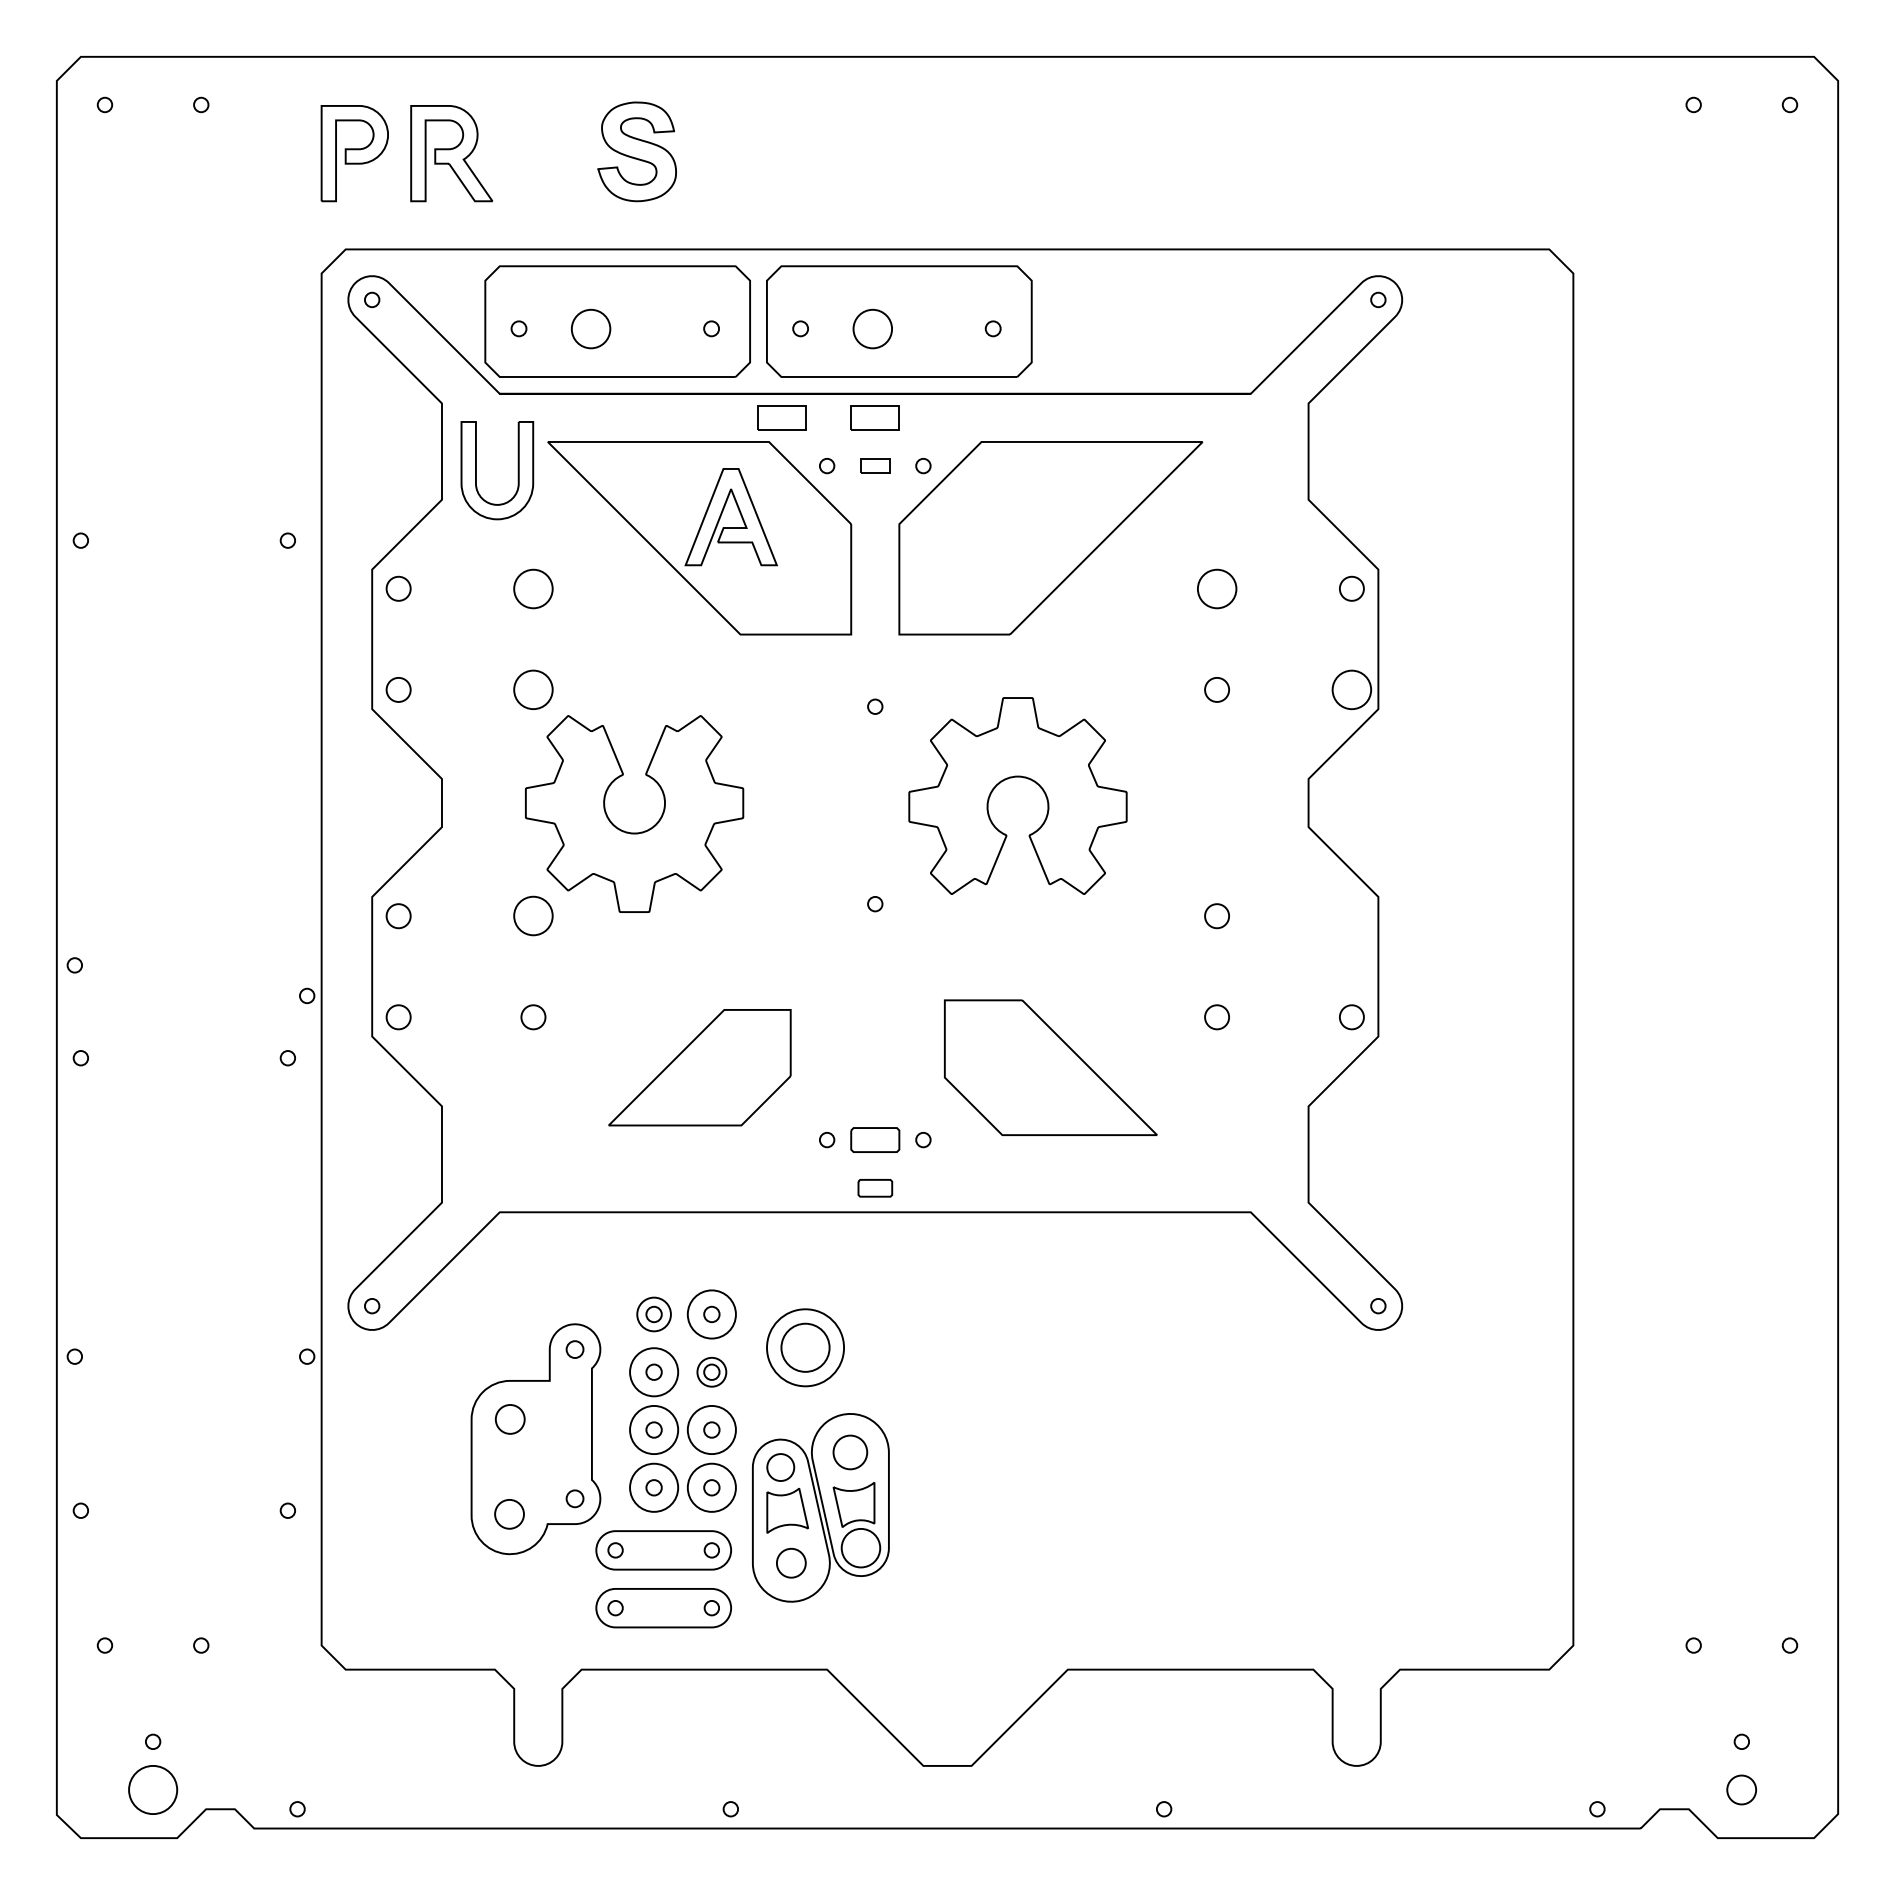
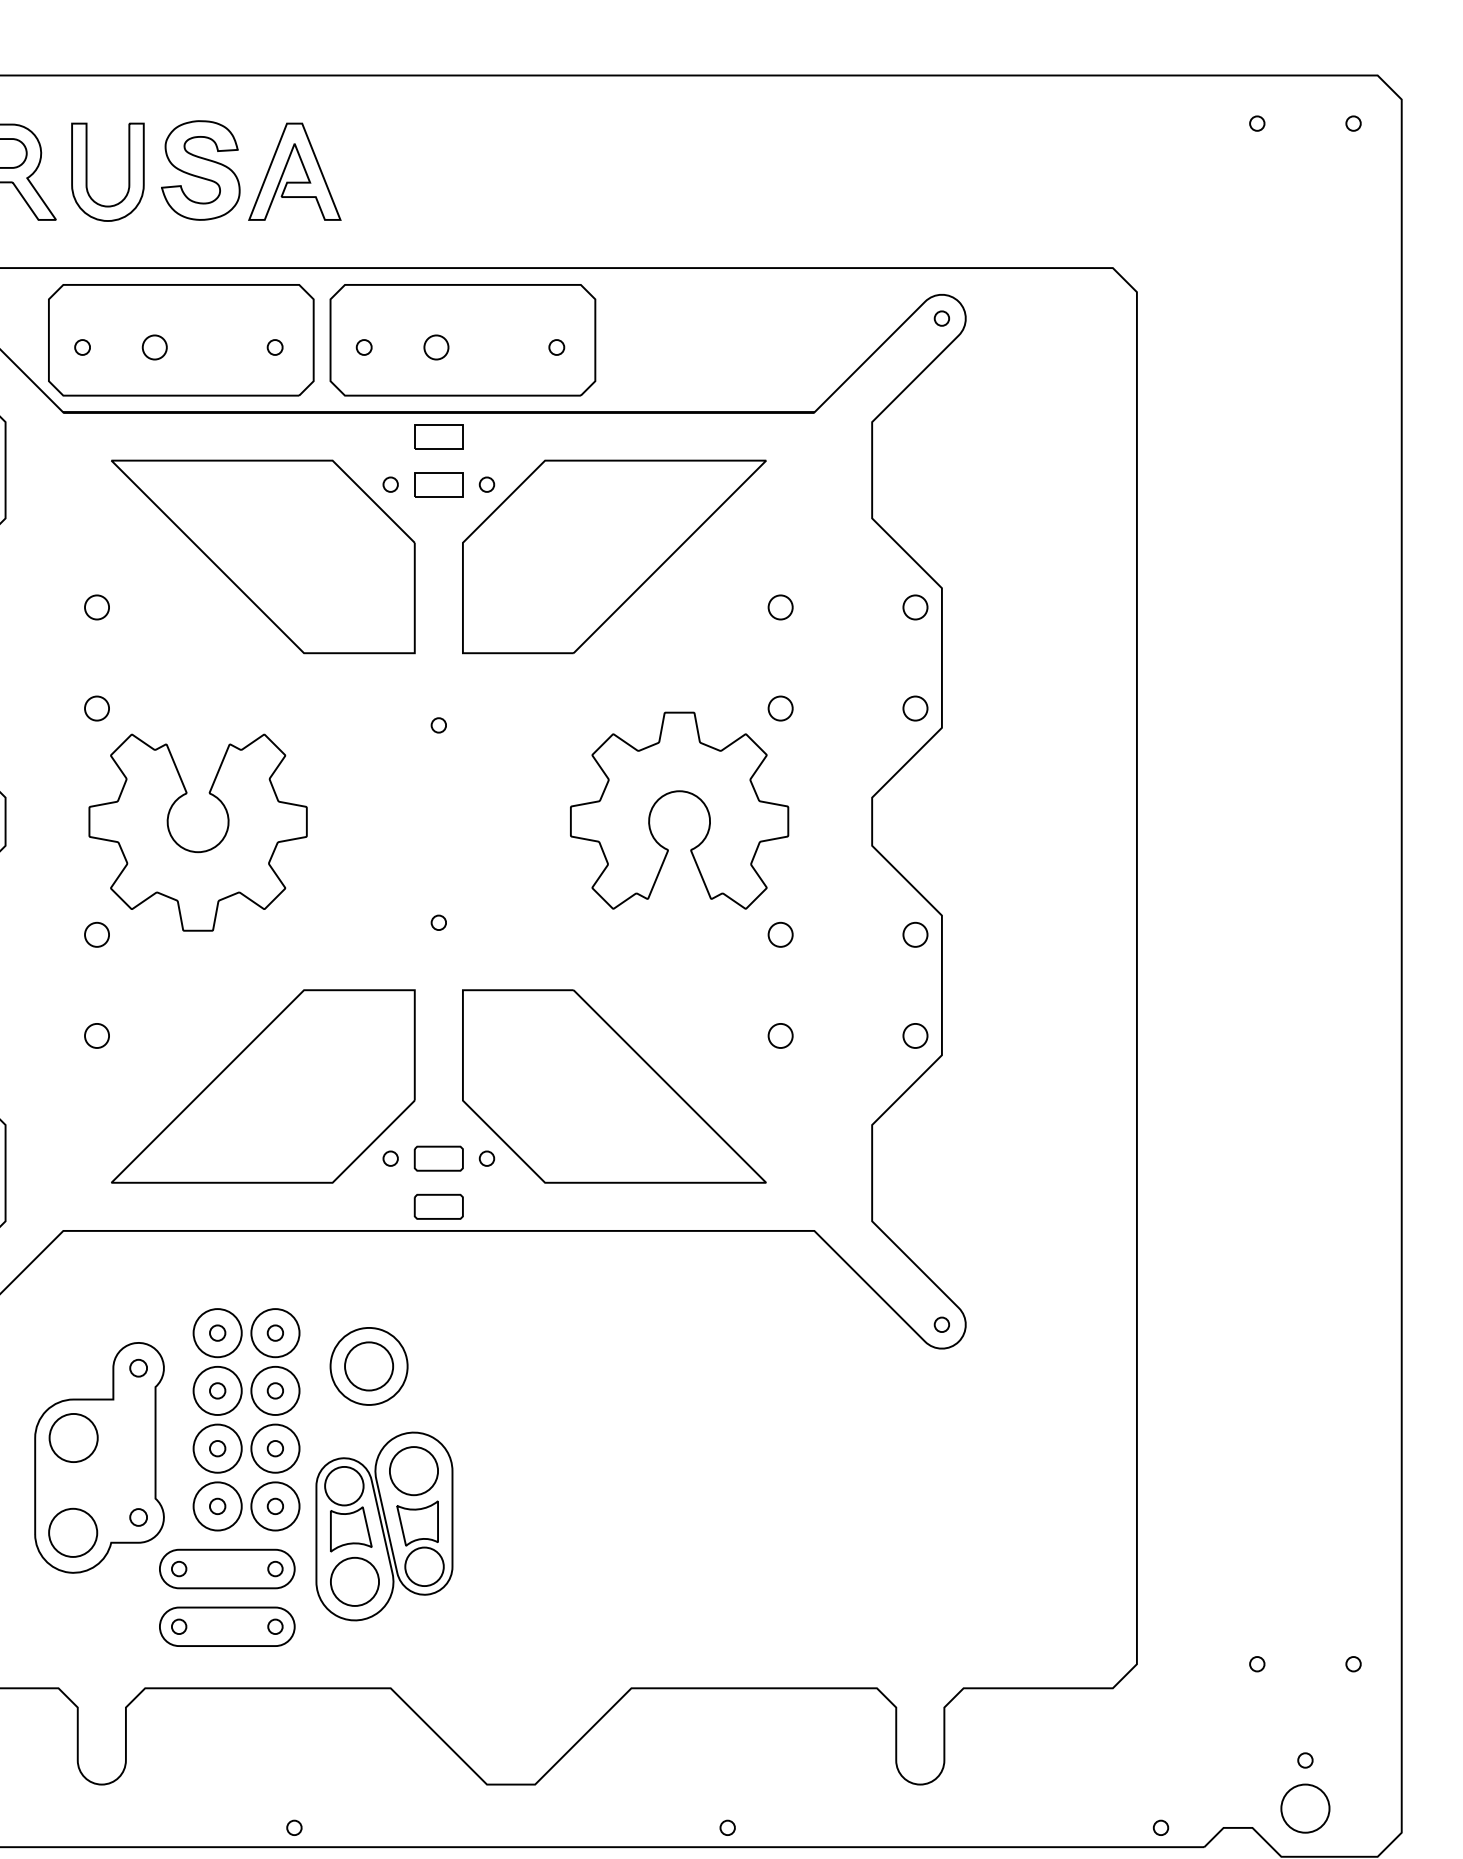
circle: (591, 328) -> (155, 347), size x0.62
circle: (872, 328) -> (436, 347), size x0.62
part: (781, 417) -> (345, 436), removed
part: (874, 465) -> (438, 484), size x1.67
part: (517, 470) -> (128, 172), moved
part: (722, 514) -> (286, 169), moved
circle: (533, 588) -> (97, 607), size x0.62
circle: (1216, 588) -> (780, 607), size x0.62
circle: (533, 689) -> (97, 708), size x0.62
circle: (1351, 689) -> (915, 708), size x0.62
part: (1012, 778) -> (674, 793), moved
circle: (533, 916) -> (97, 935), size x0.62
circle: (1351, 916) -> (915, 935), added
part: (699, 1067) -> (263, 1086), size x1.67
part: (1050, 1067) -> (614, 1086), size x1.43
part: (875, 1188) -> (439, 1207), size x1.43
circle: (654, 1314) -> (218, 1333), size x1.43
circle: (711, 1372) -> (275, 1391), size x1.67
circle: (510, 1419) -> (74, 1438), size x1.67
circle: (850, 1452) -> (414, 1471), size x1.43
circle: (780, 1467) -> (344, 1486), size x1.43
circle: (509, 1514) -> (73, 1533), size x1.67
circle: (791, 1563) -> (355, 1582), size x1.67
circle: (1741, 1789) -> (1305, 1808), size x1.67

